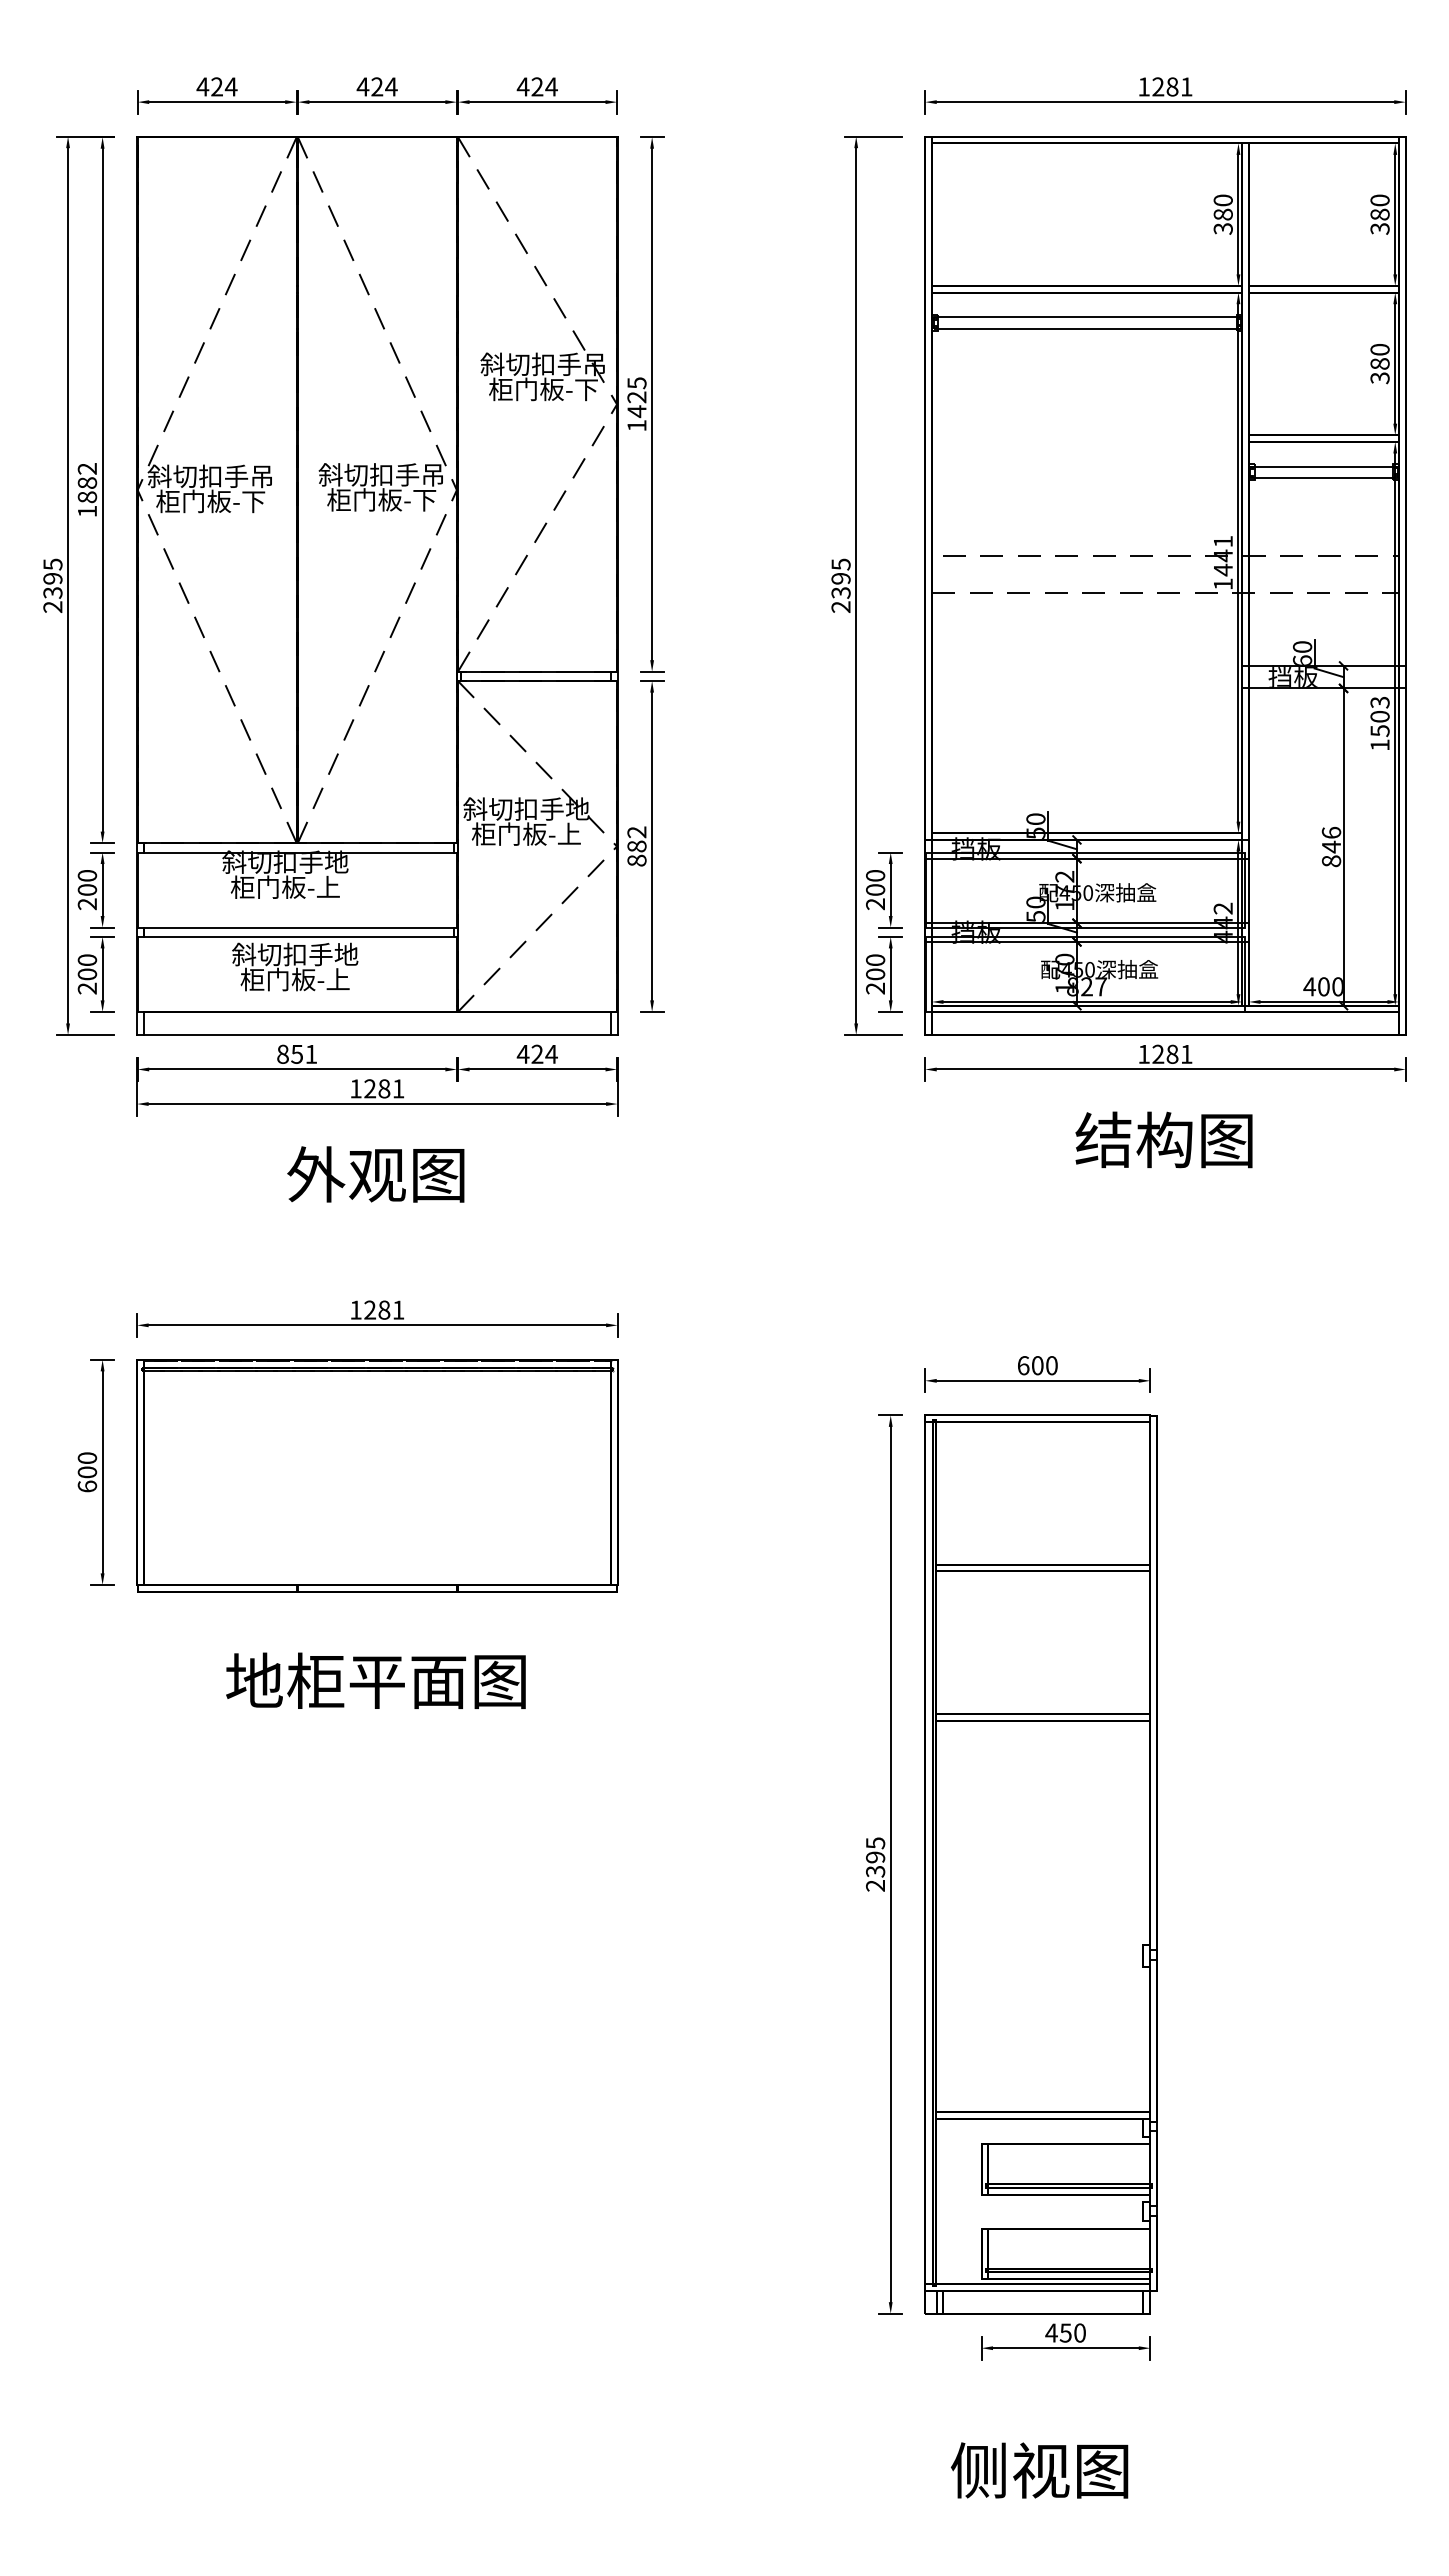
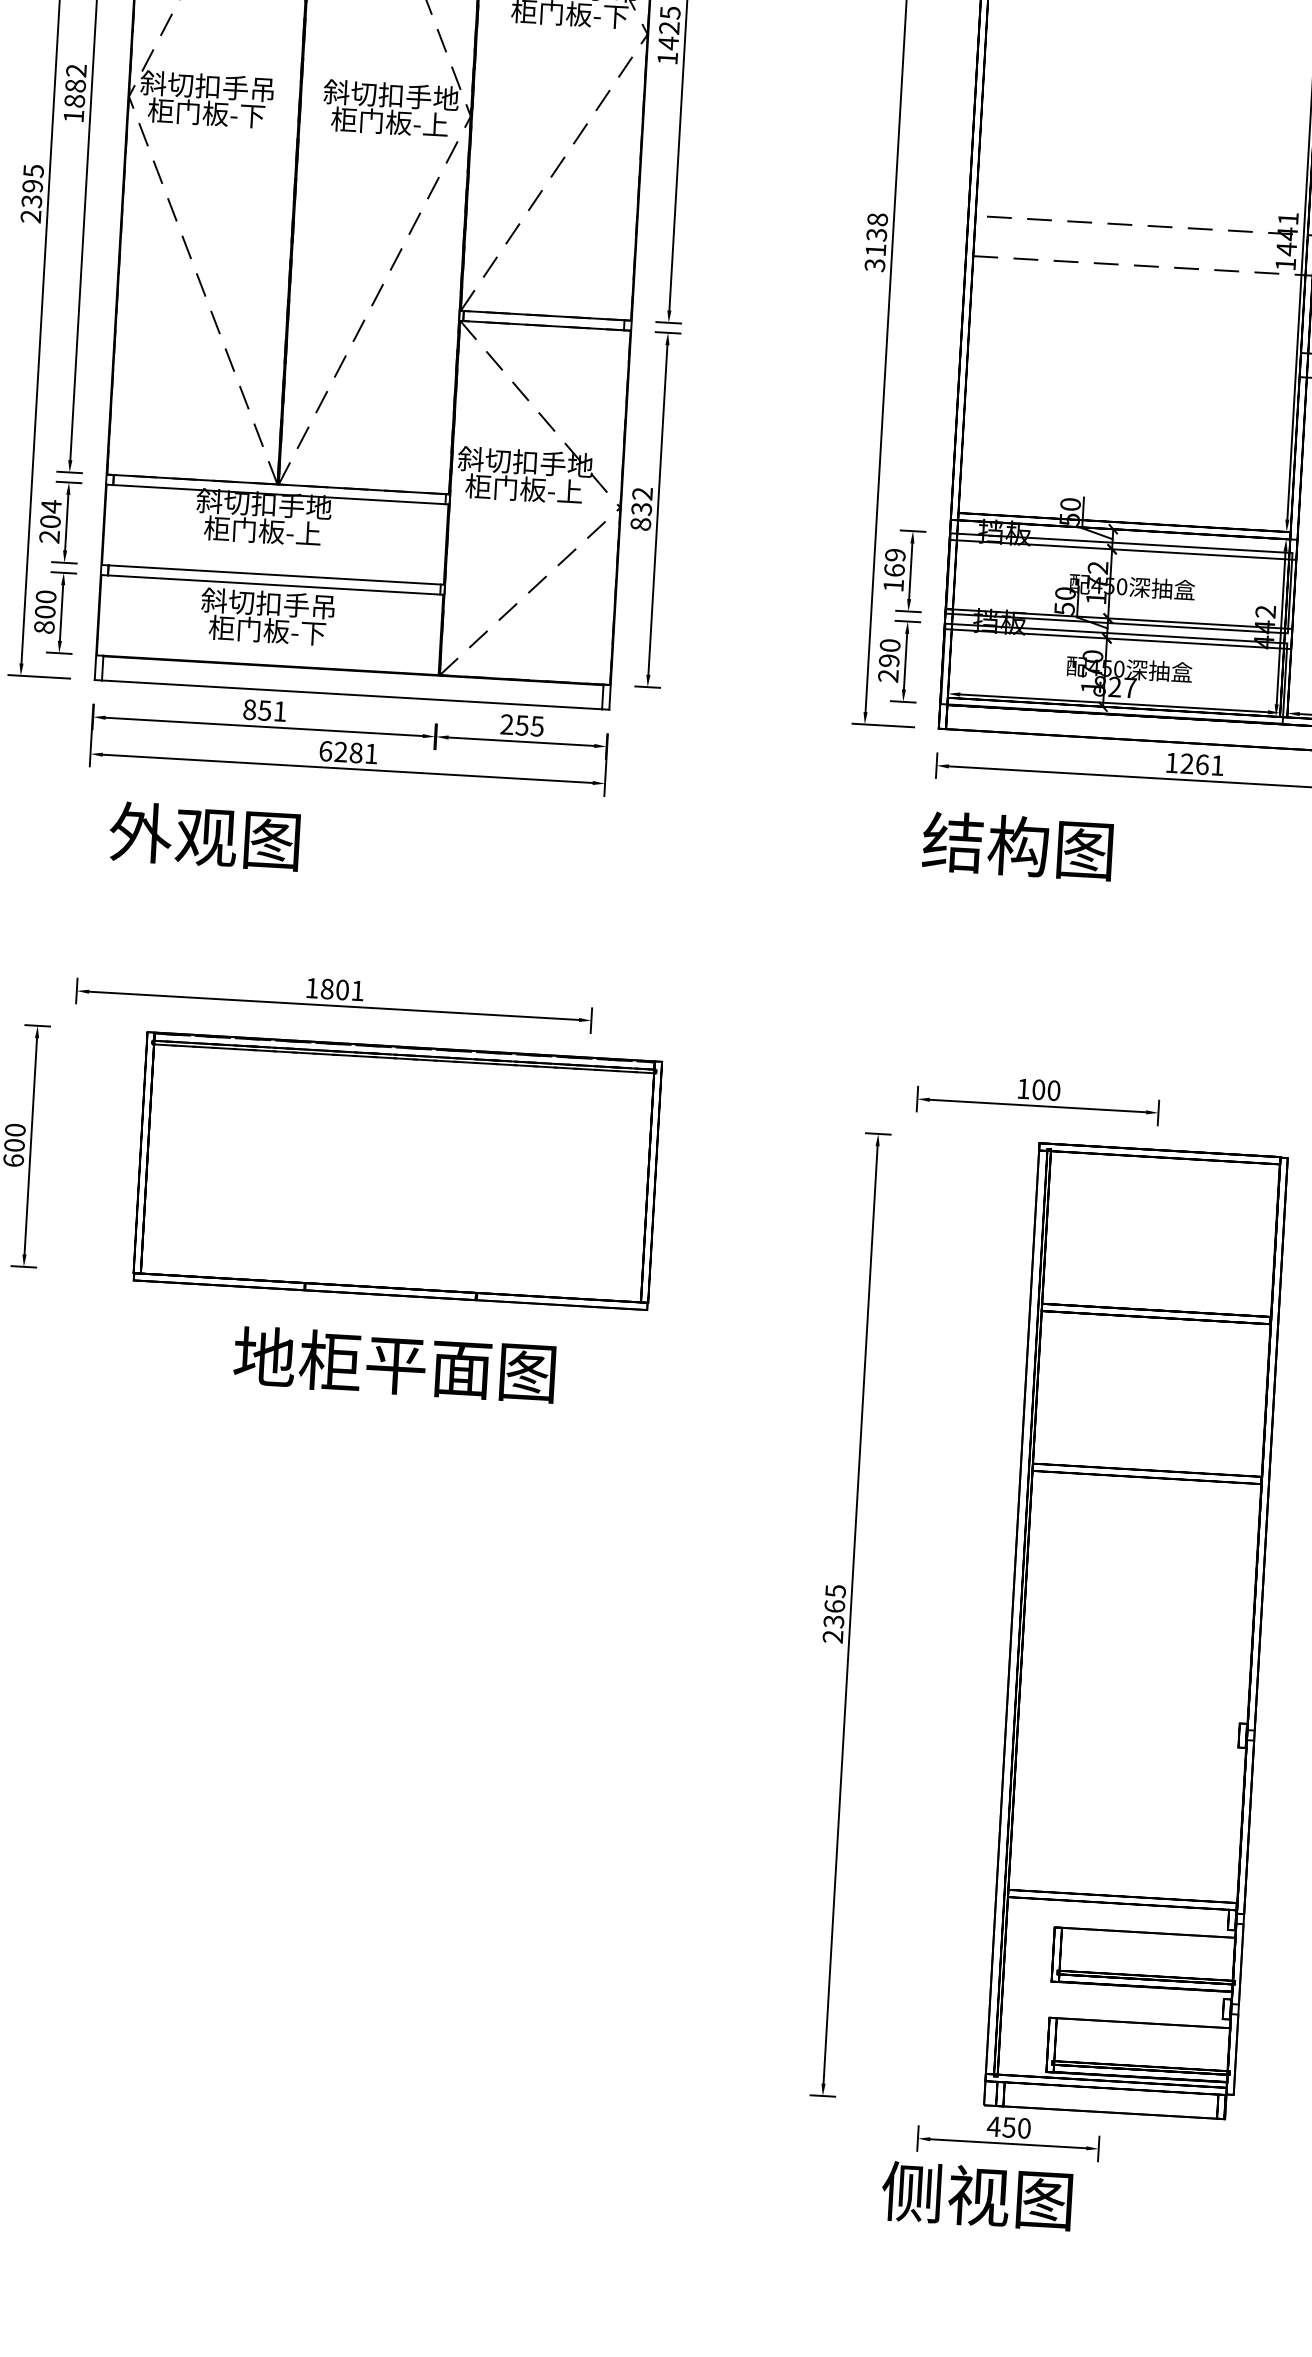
text: (428, 487) -> (440, 111), 斜切扣手吊^J柜门板-下 -> 斜切扣手地^J柜门板-上
text: (840, 585) -> (875, 242), 2395 -> 3138
text: (636, 846) -> (641, 509), 882 -> 832
text: (87, 875) -> (51, 506), 200 -> 204
text: (875, 890) -> (894, 570), 200 -> 169
text: (342, 966) -> (318, 619), 斜切扣手地^J柜门板-上 -> 斜切扣手吊^J柜门板-下
text: (875, 974) -> (889, 660), 200 -> 290
text: (87, 988) -> (44, 627), 200 -> 800
text: (536, 1053) -> (521, 724), 424 -> 255
text: (1172, 1053) -> (1202, 763), 1281 -> 1261
text: (355, 1088) -> (325, 750), 1281 -> 6281
text: (1163, 1139) -> (1017, 845), moved
text: (375, 1174) -> (204, 836), moved
text: (377, 1309) -> (335, 988), 1281 -> 1801
text: (1023, 1365) -> (1023, 1088), 600 -> 100
part: (377, 1475) -> (397, 1170), moved
text: (375, 1680) -> (394, 1364), moved
text: (875, 1857) -> (834, 1606), 2395 -> 2365
part: (1040, 1864) -> (1135, 1631), moved
text: (1039, 2470) -> (976, 2195), moved

